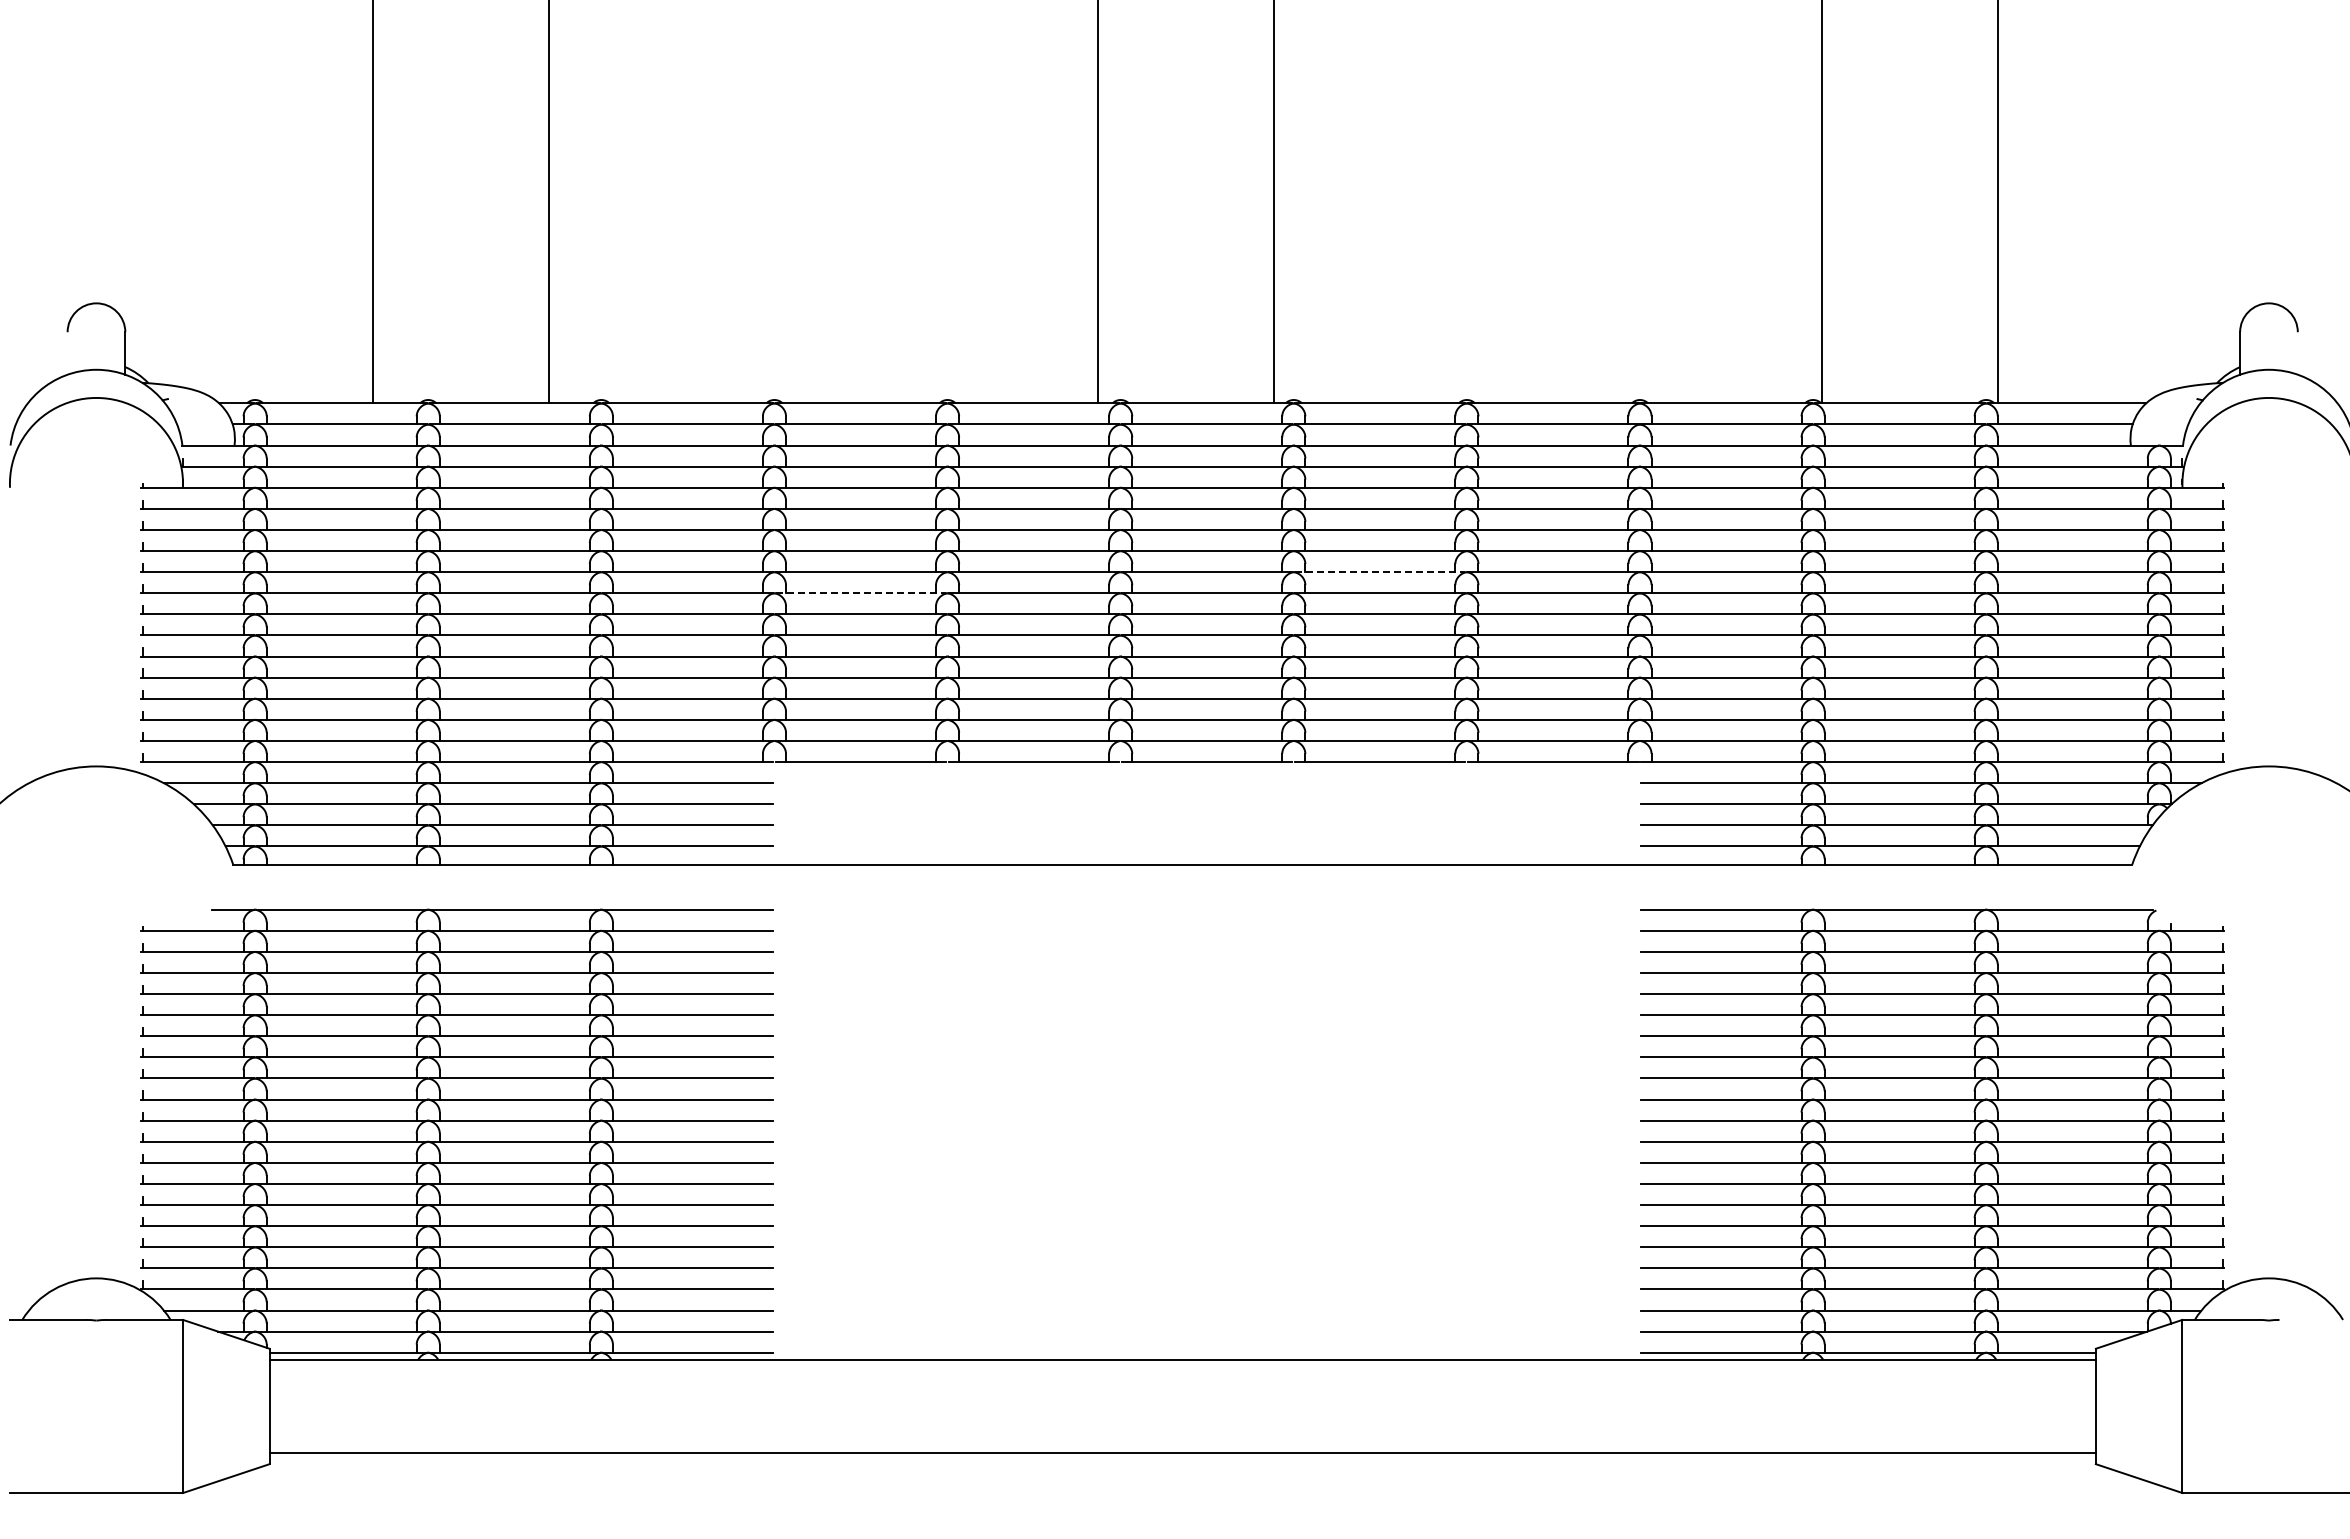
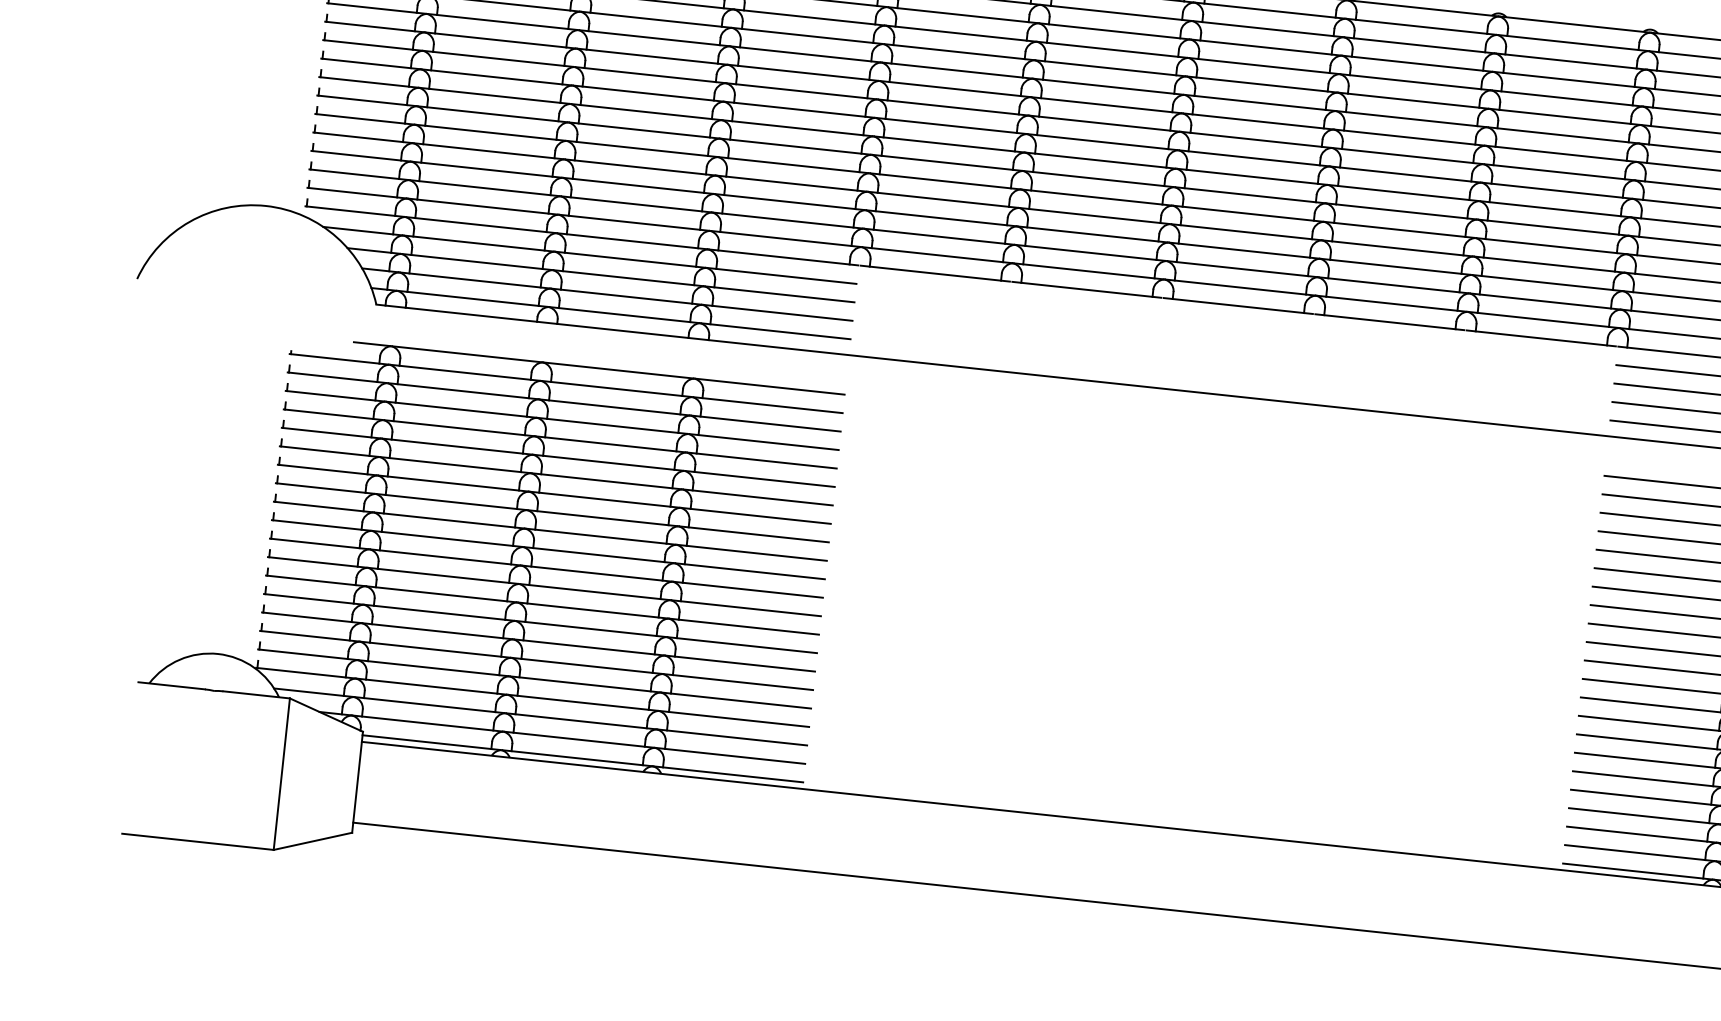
line: (1380, 572) -> (1407, 156), dashed -> solid
line: (861, 593) -> (951, 126), dashed -> solid

